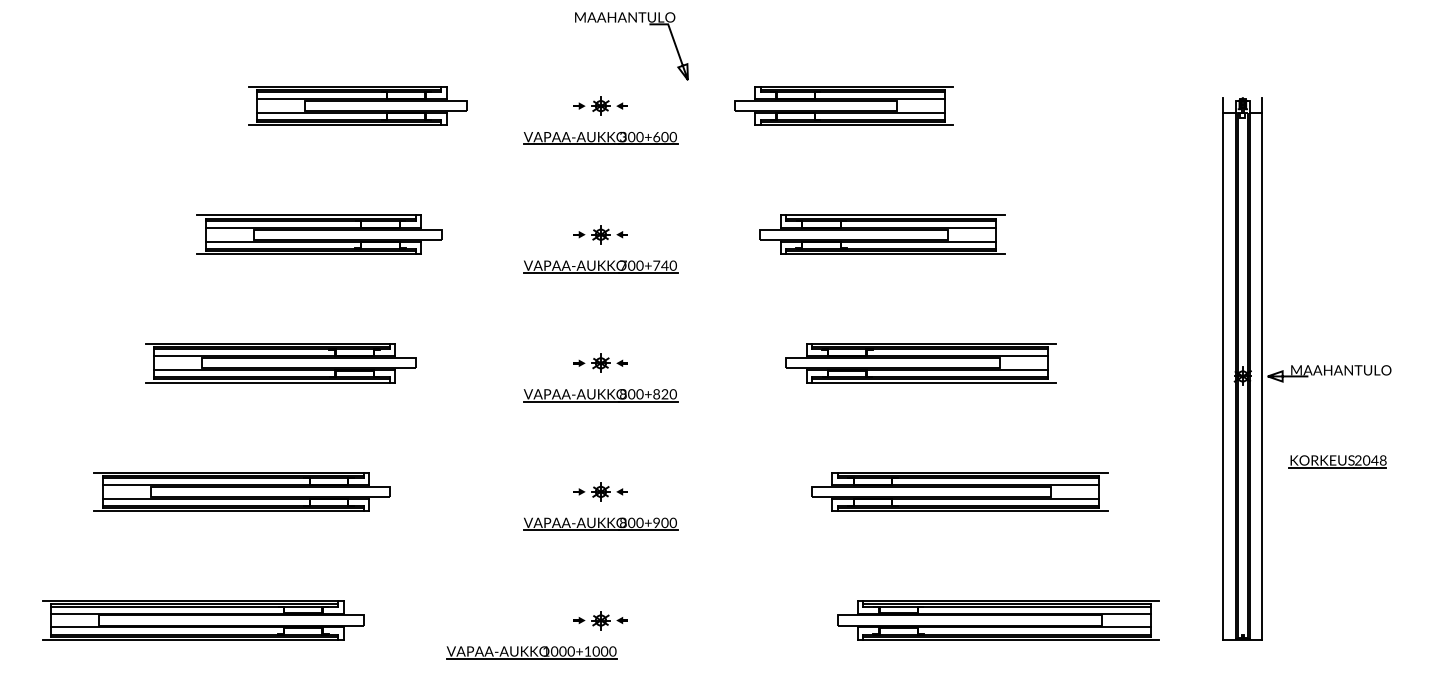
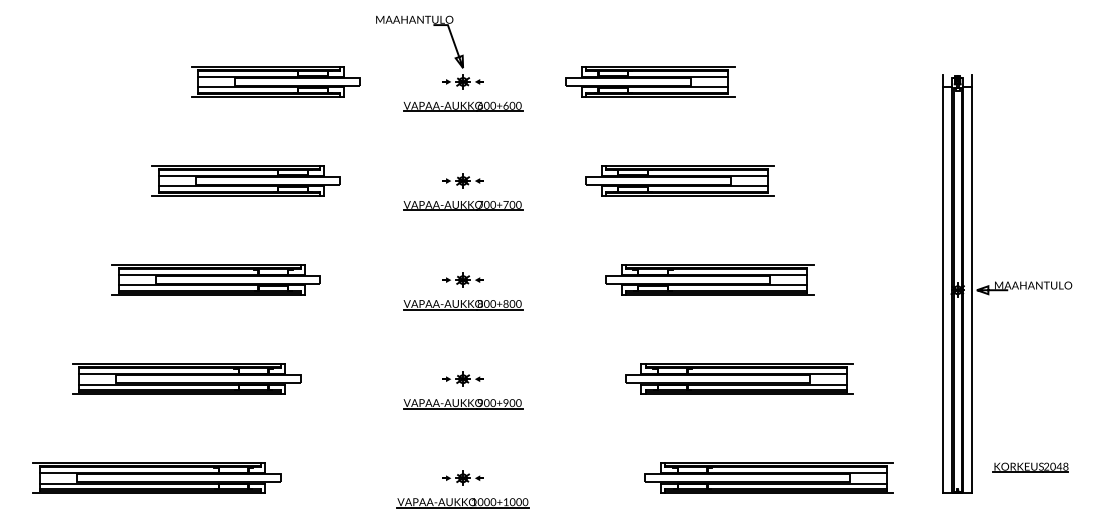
part: (629, 22) -> (418, 23), moved
text: (623, 135) -> (480, 104), 300+600 -> 600+600
text: (664, 265) -> (512, 204), 700+740 -> 700+700
text: (664, 395) -> (512, 304), 800+820 -> 800+800
part: (1337, 461) -> (1030, 467), moved
text: (623, 523) -> (480, 403), 800+900 -> 900+900
part: (531, 652) -> (462, 502), moved

